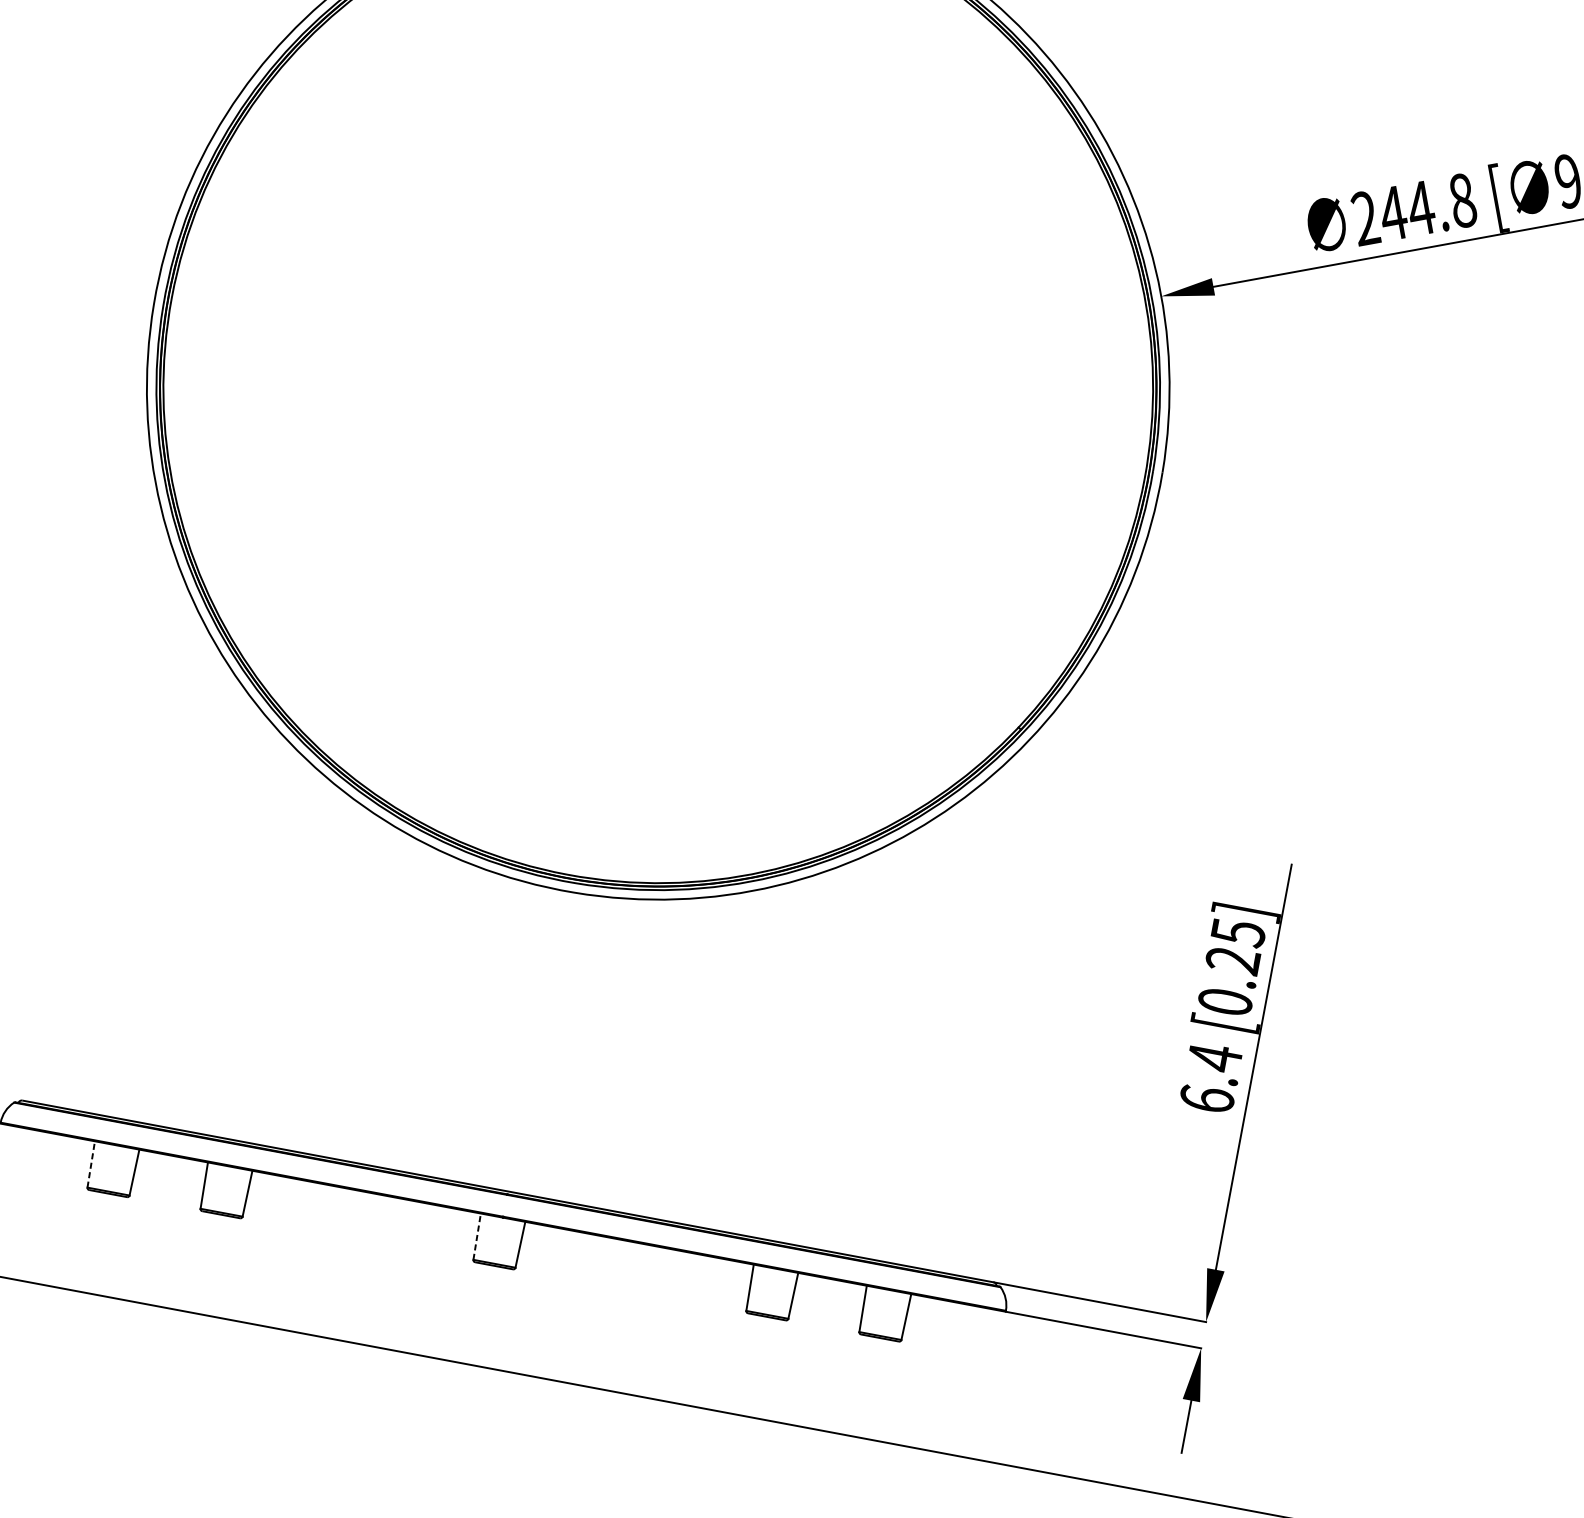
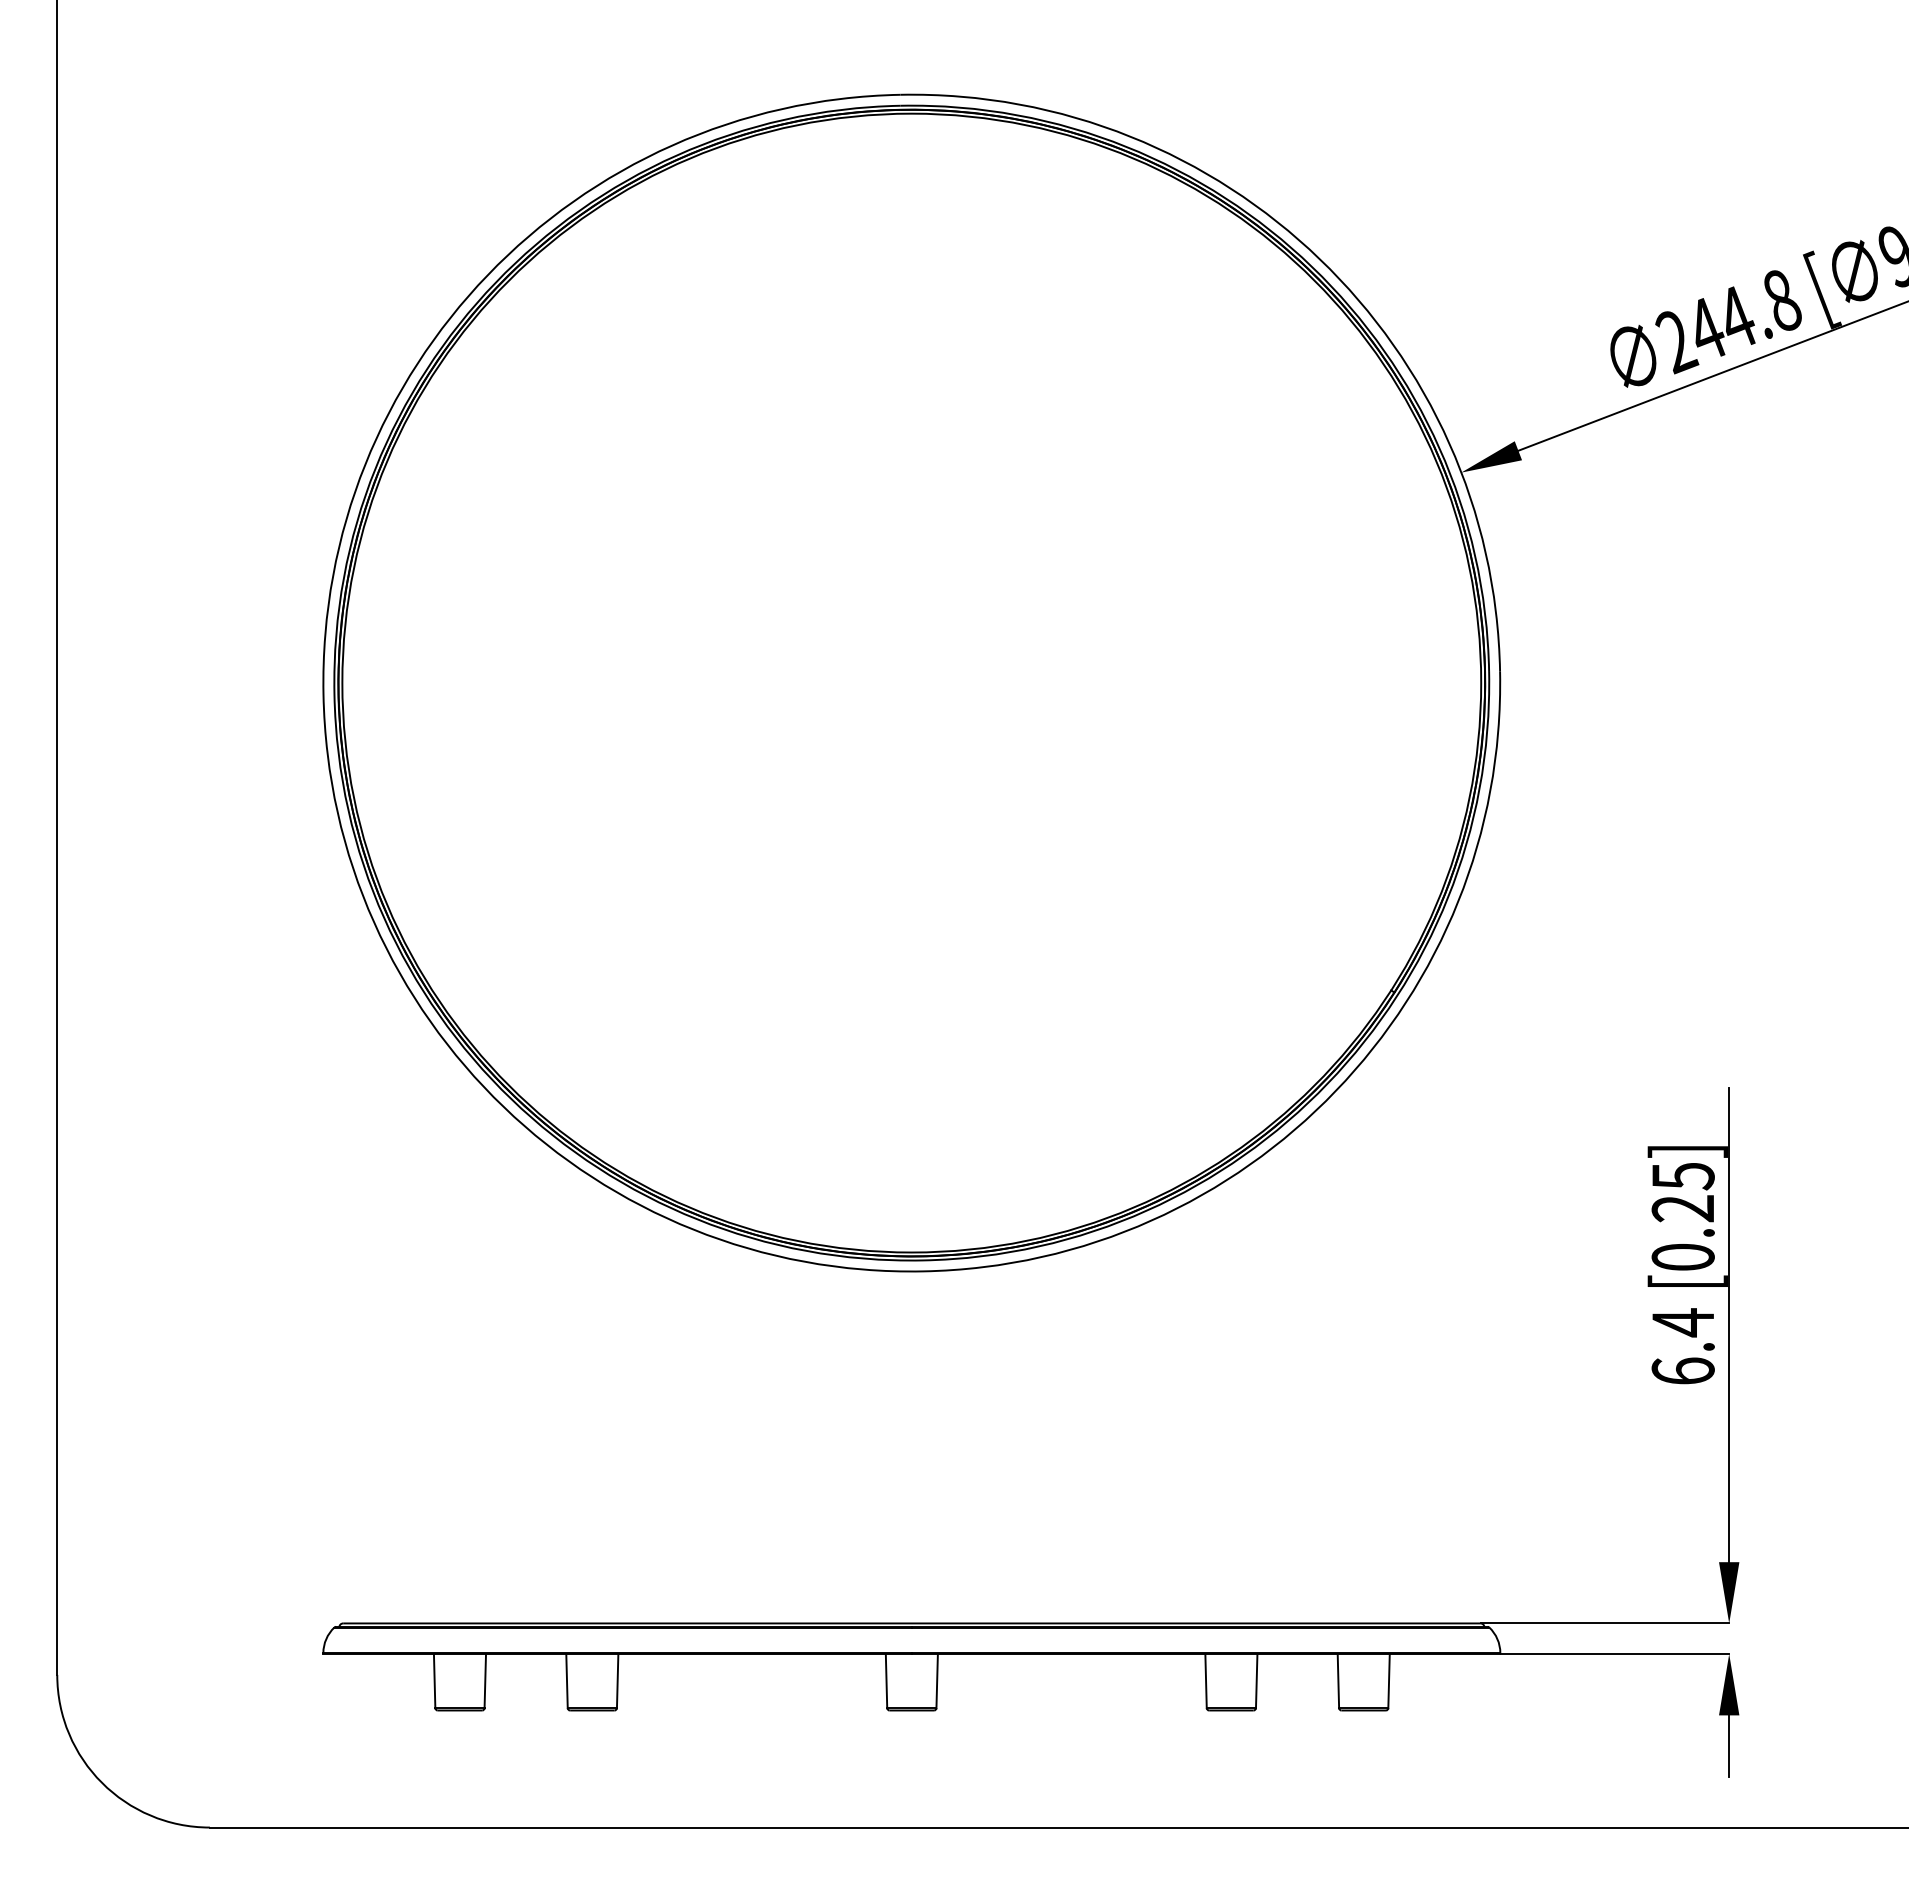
line: (91, 1163) -> (434, 1680), dashed -> solid
line: (477, 1236) -> (886, 1680), dashed -> solid

